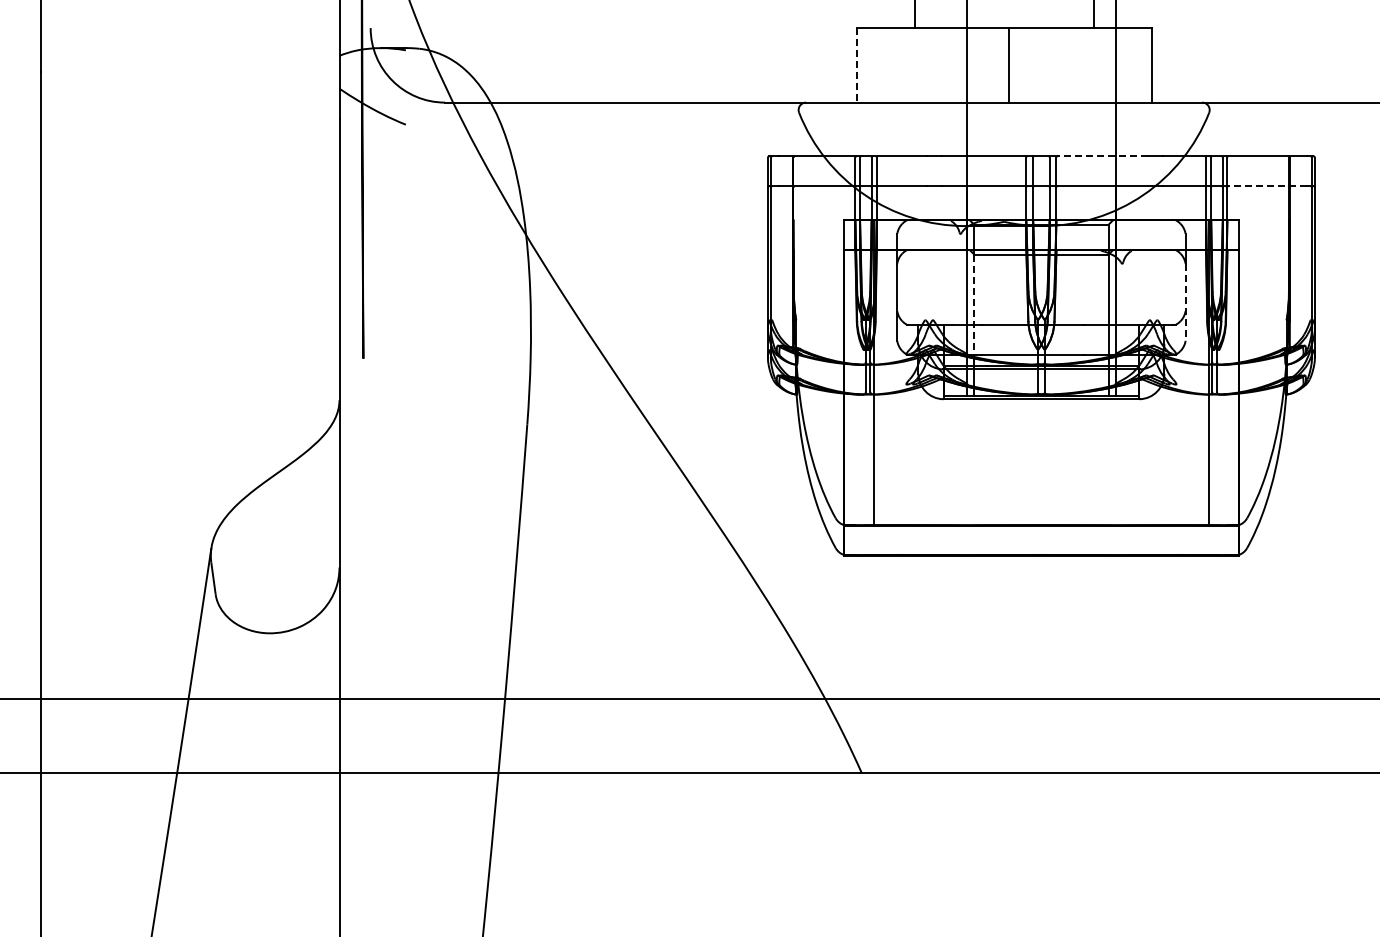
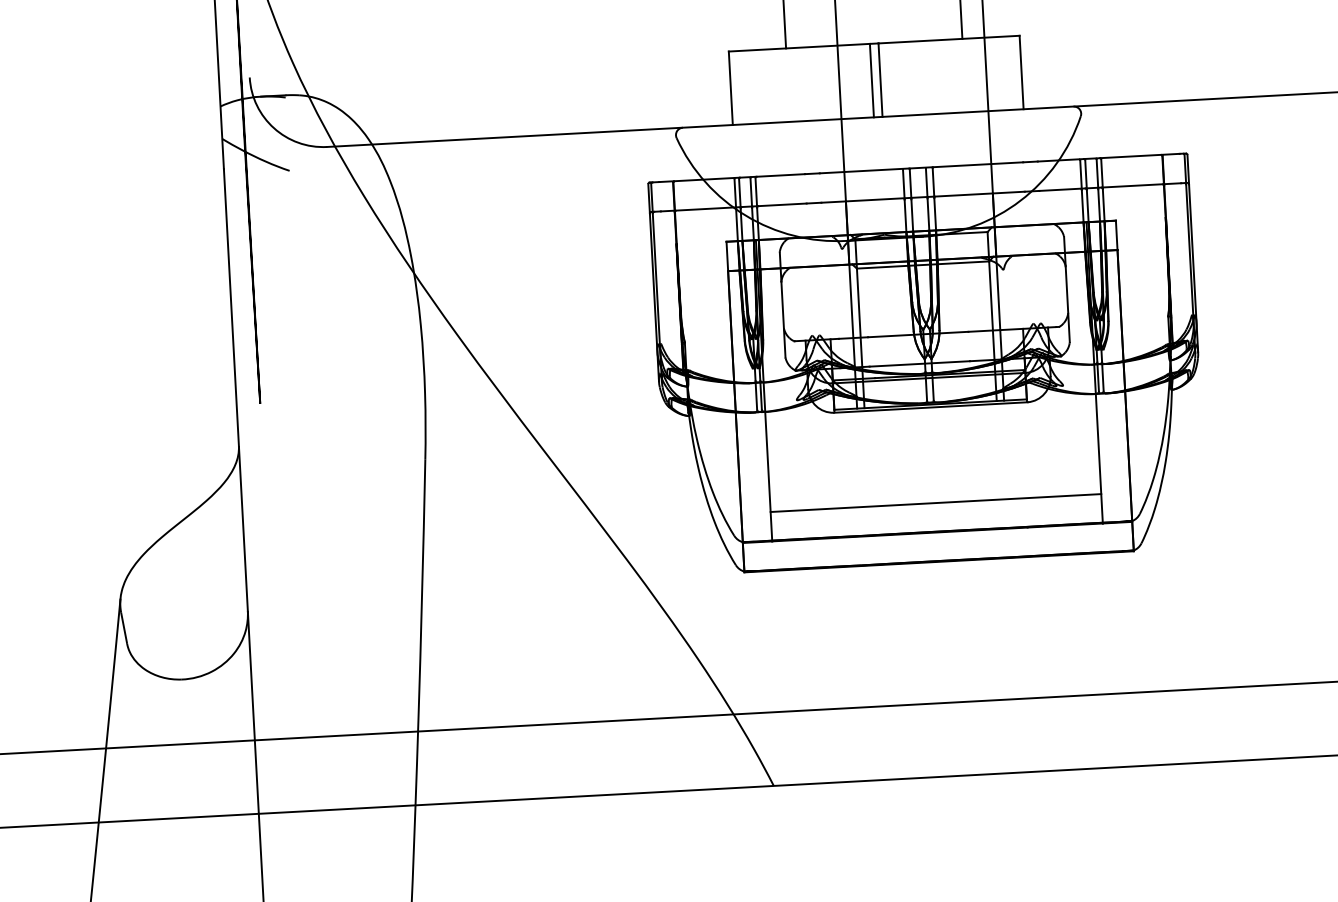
line: (856, 65) -> (730, 88), dashed -> solid
line: (999, 65) -> (871, 80), added
line: (1102, 156) -> (978, 165), dashed -> solid
line: (1266, 186) -> (1141, 185), dashed -> solid
line: (1185, 302) -> (1067, 304), dashed -> solid
line: (974, 304) -> (859, 317), dashed -> solid
line: (1041, 496) -> (936, 503), added

